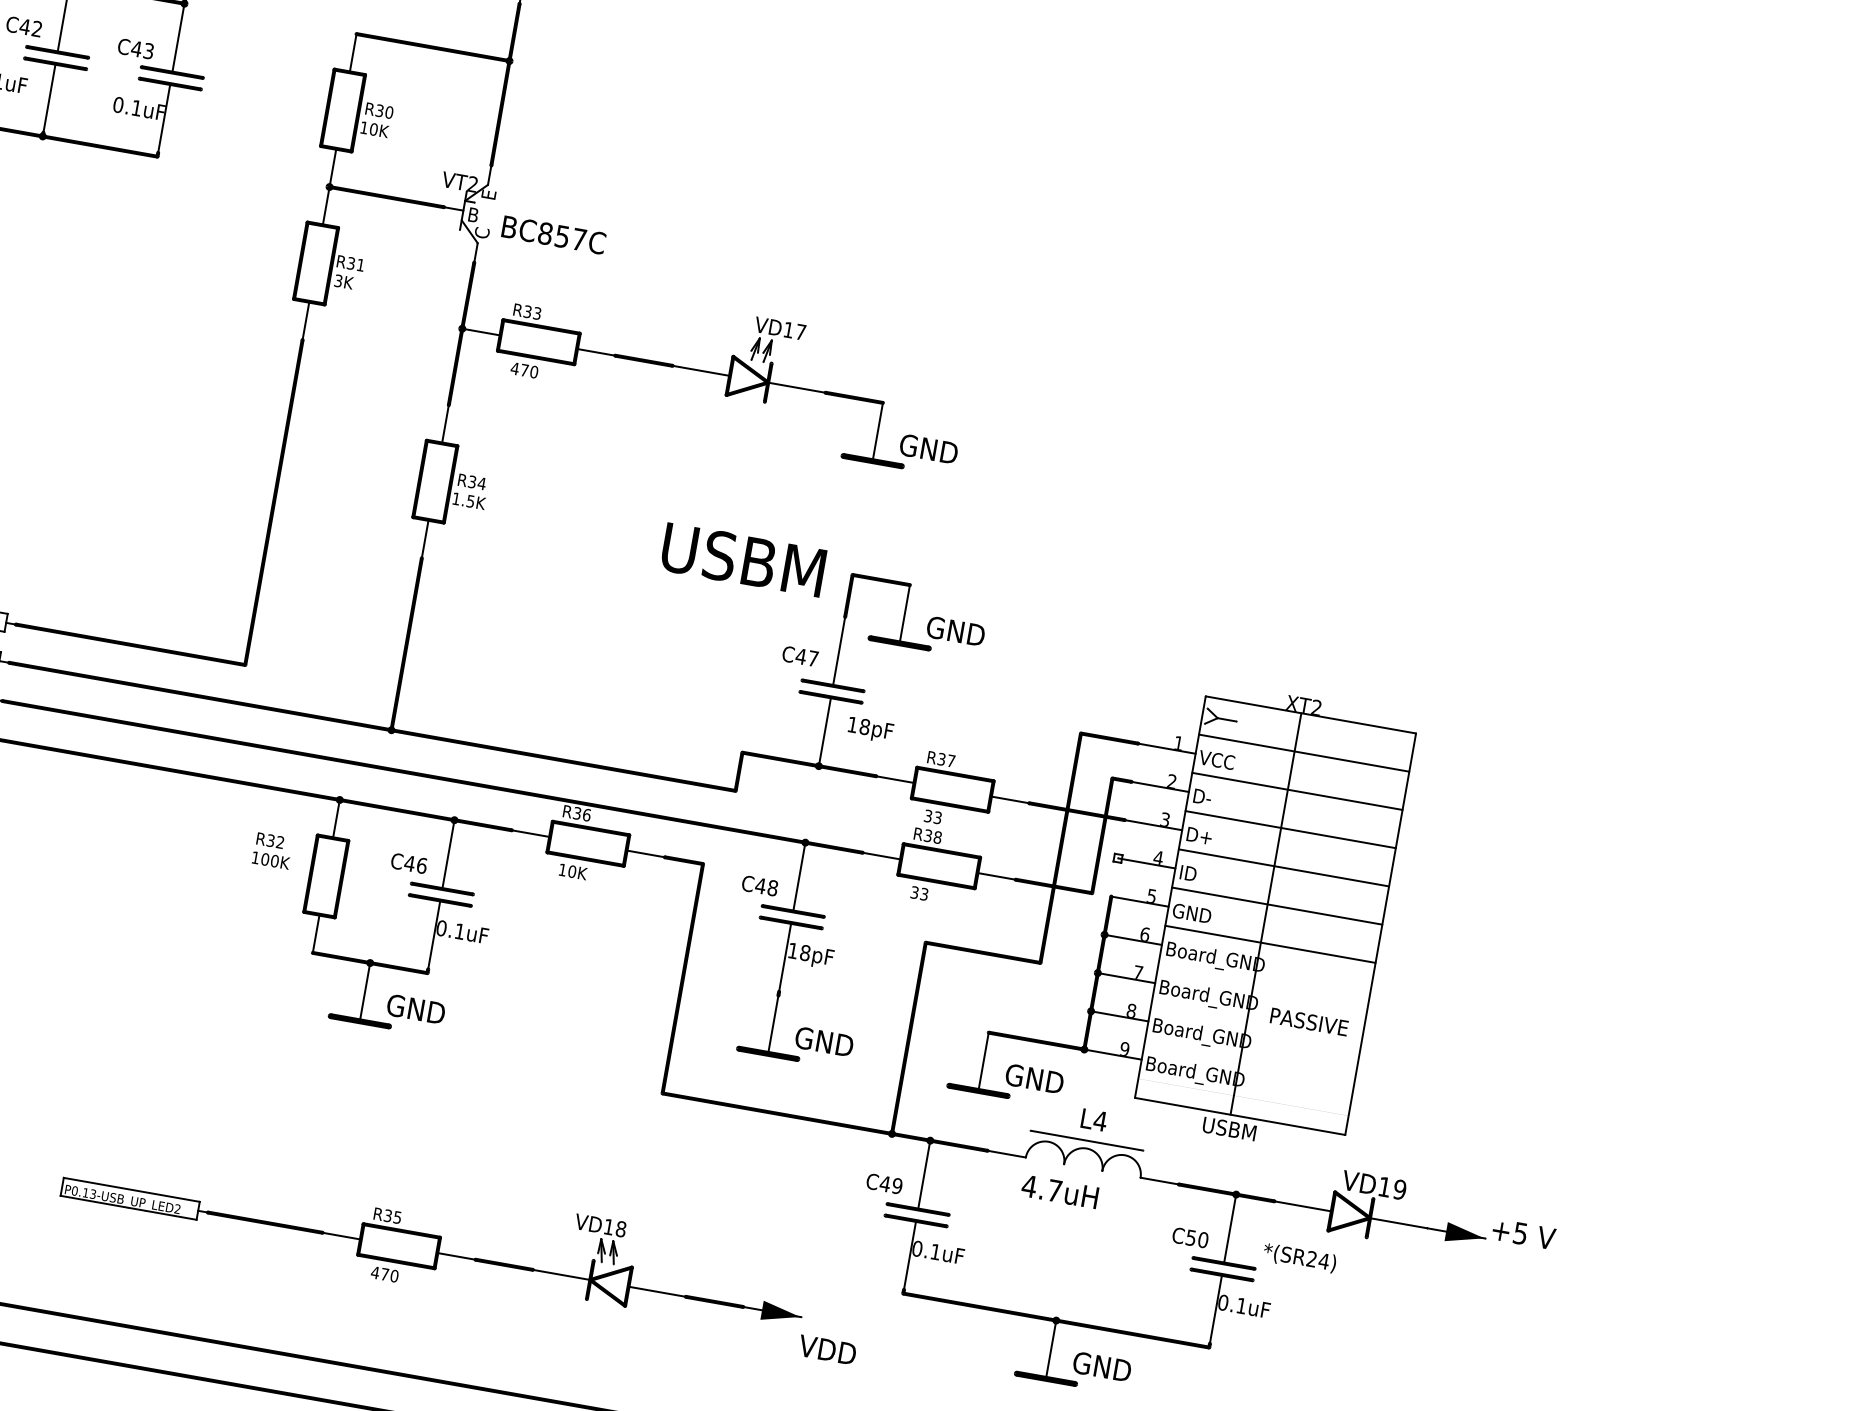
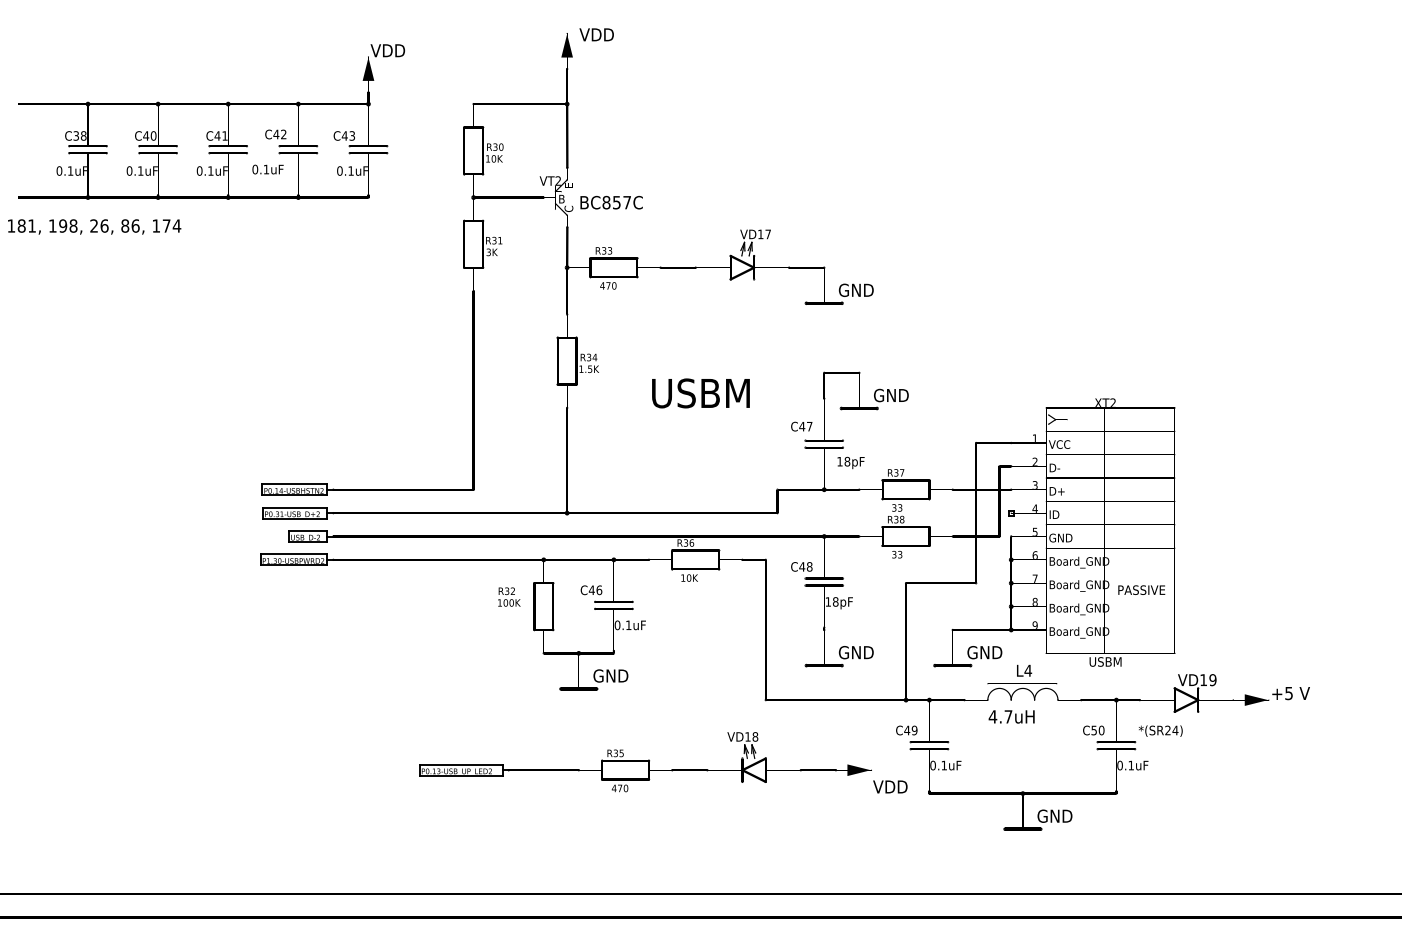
text: (742, 559) -> (700, 393), moved
part: (461, 1257) -> (663, 770), moved

